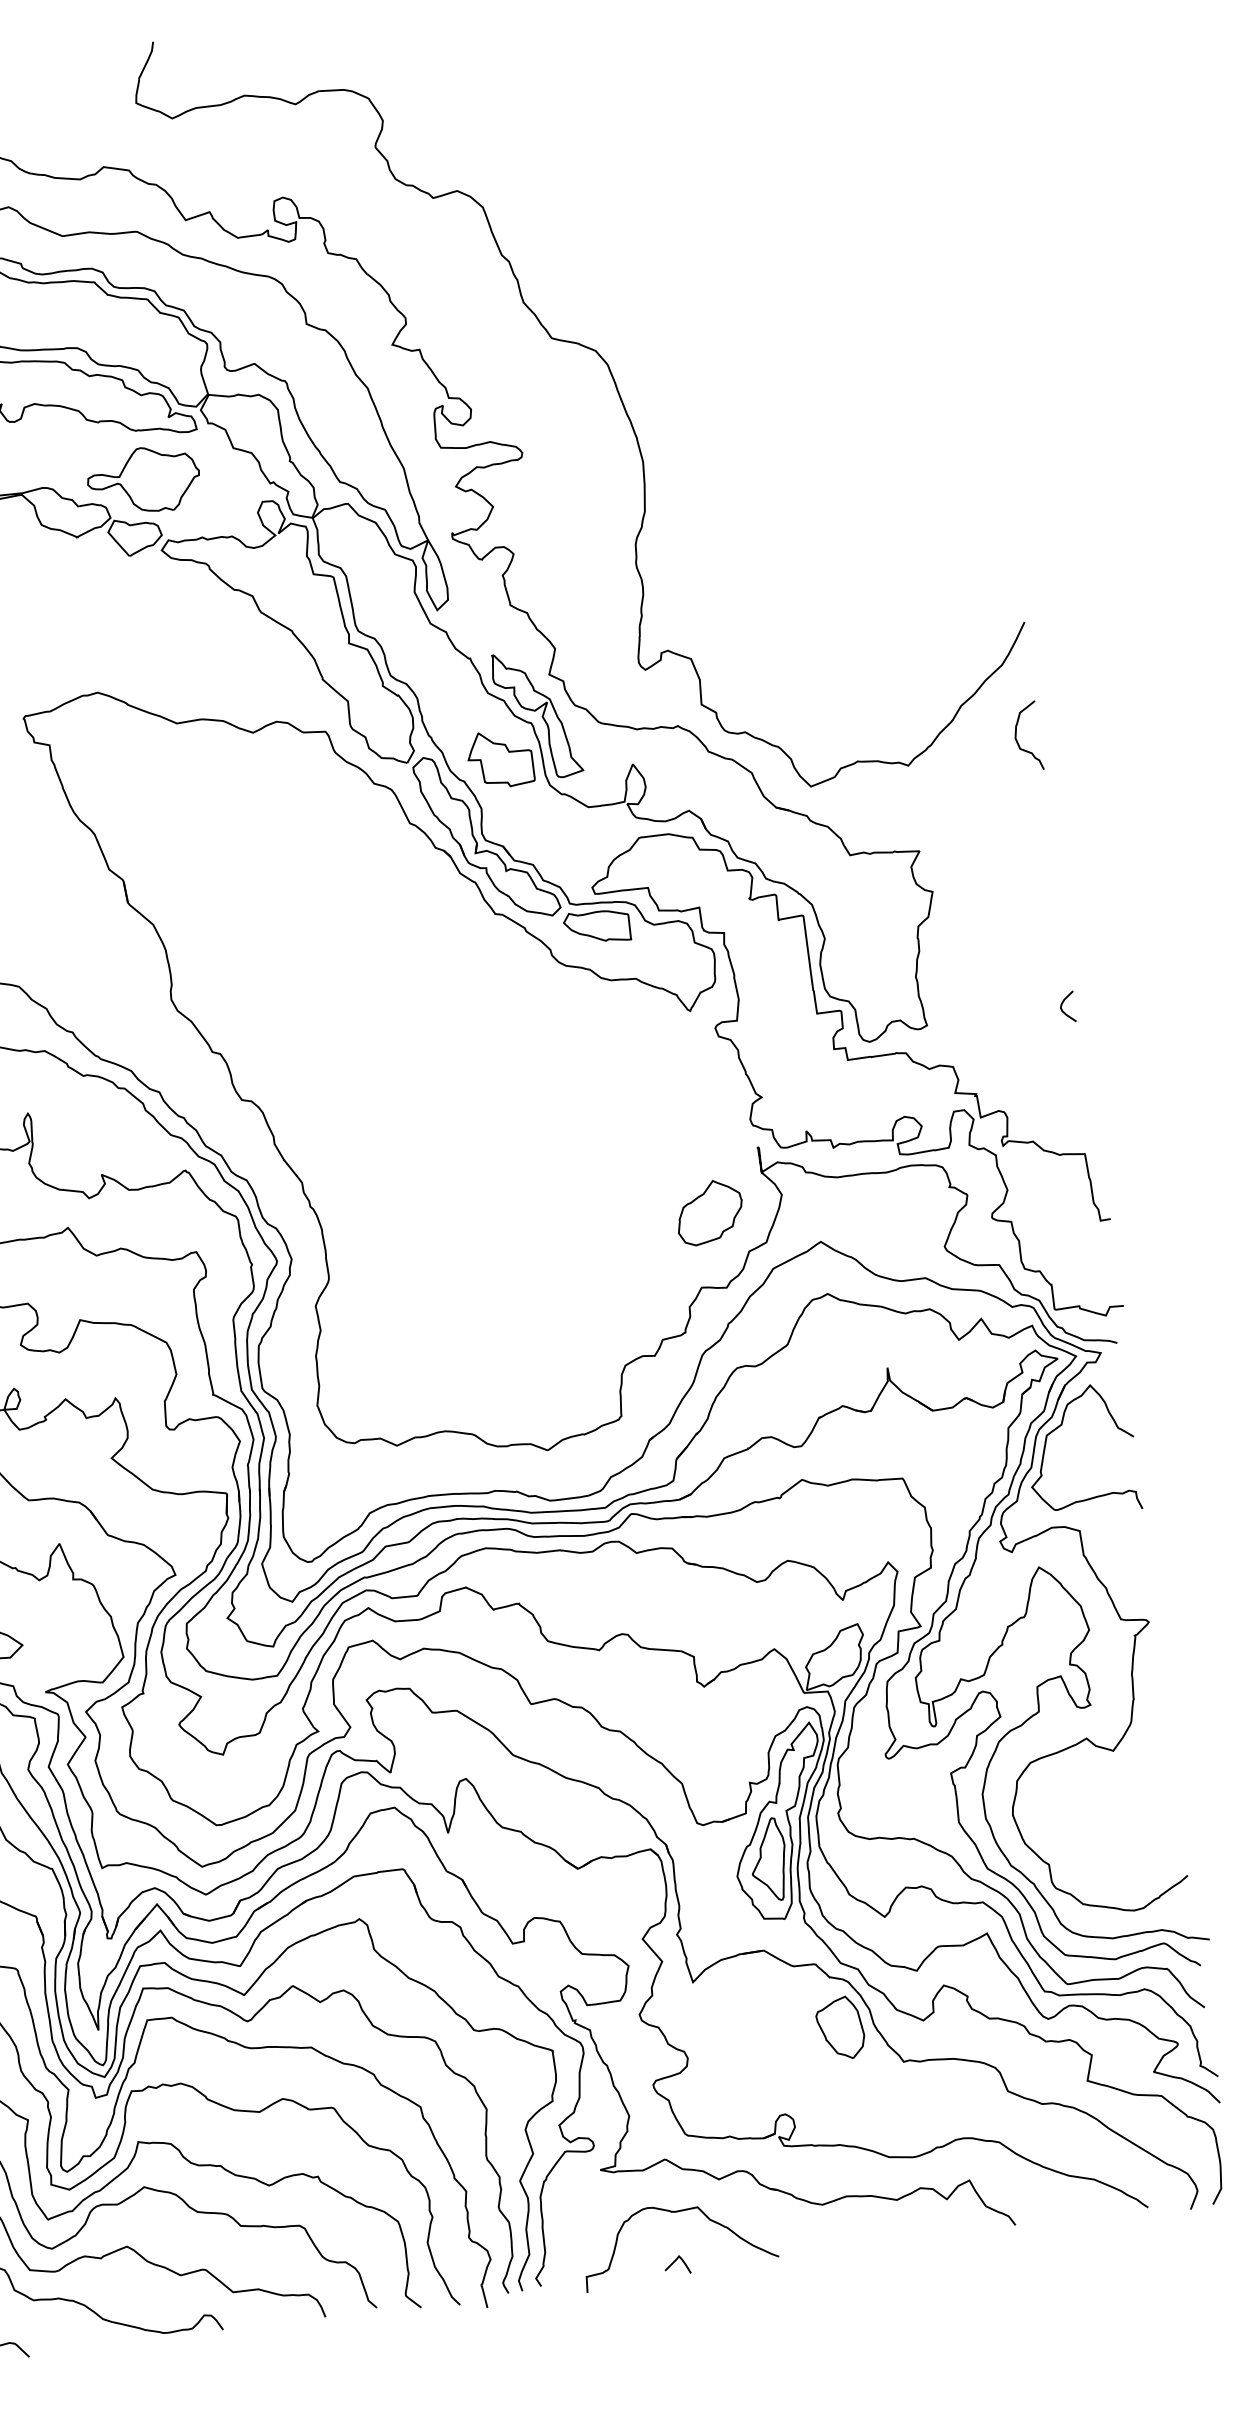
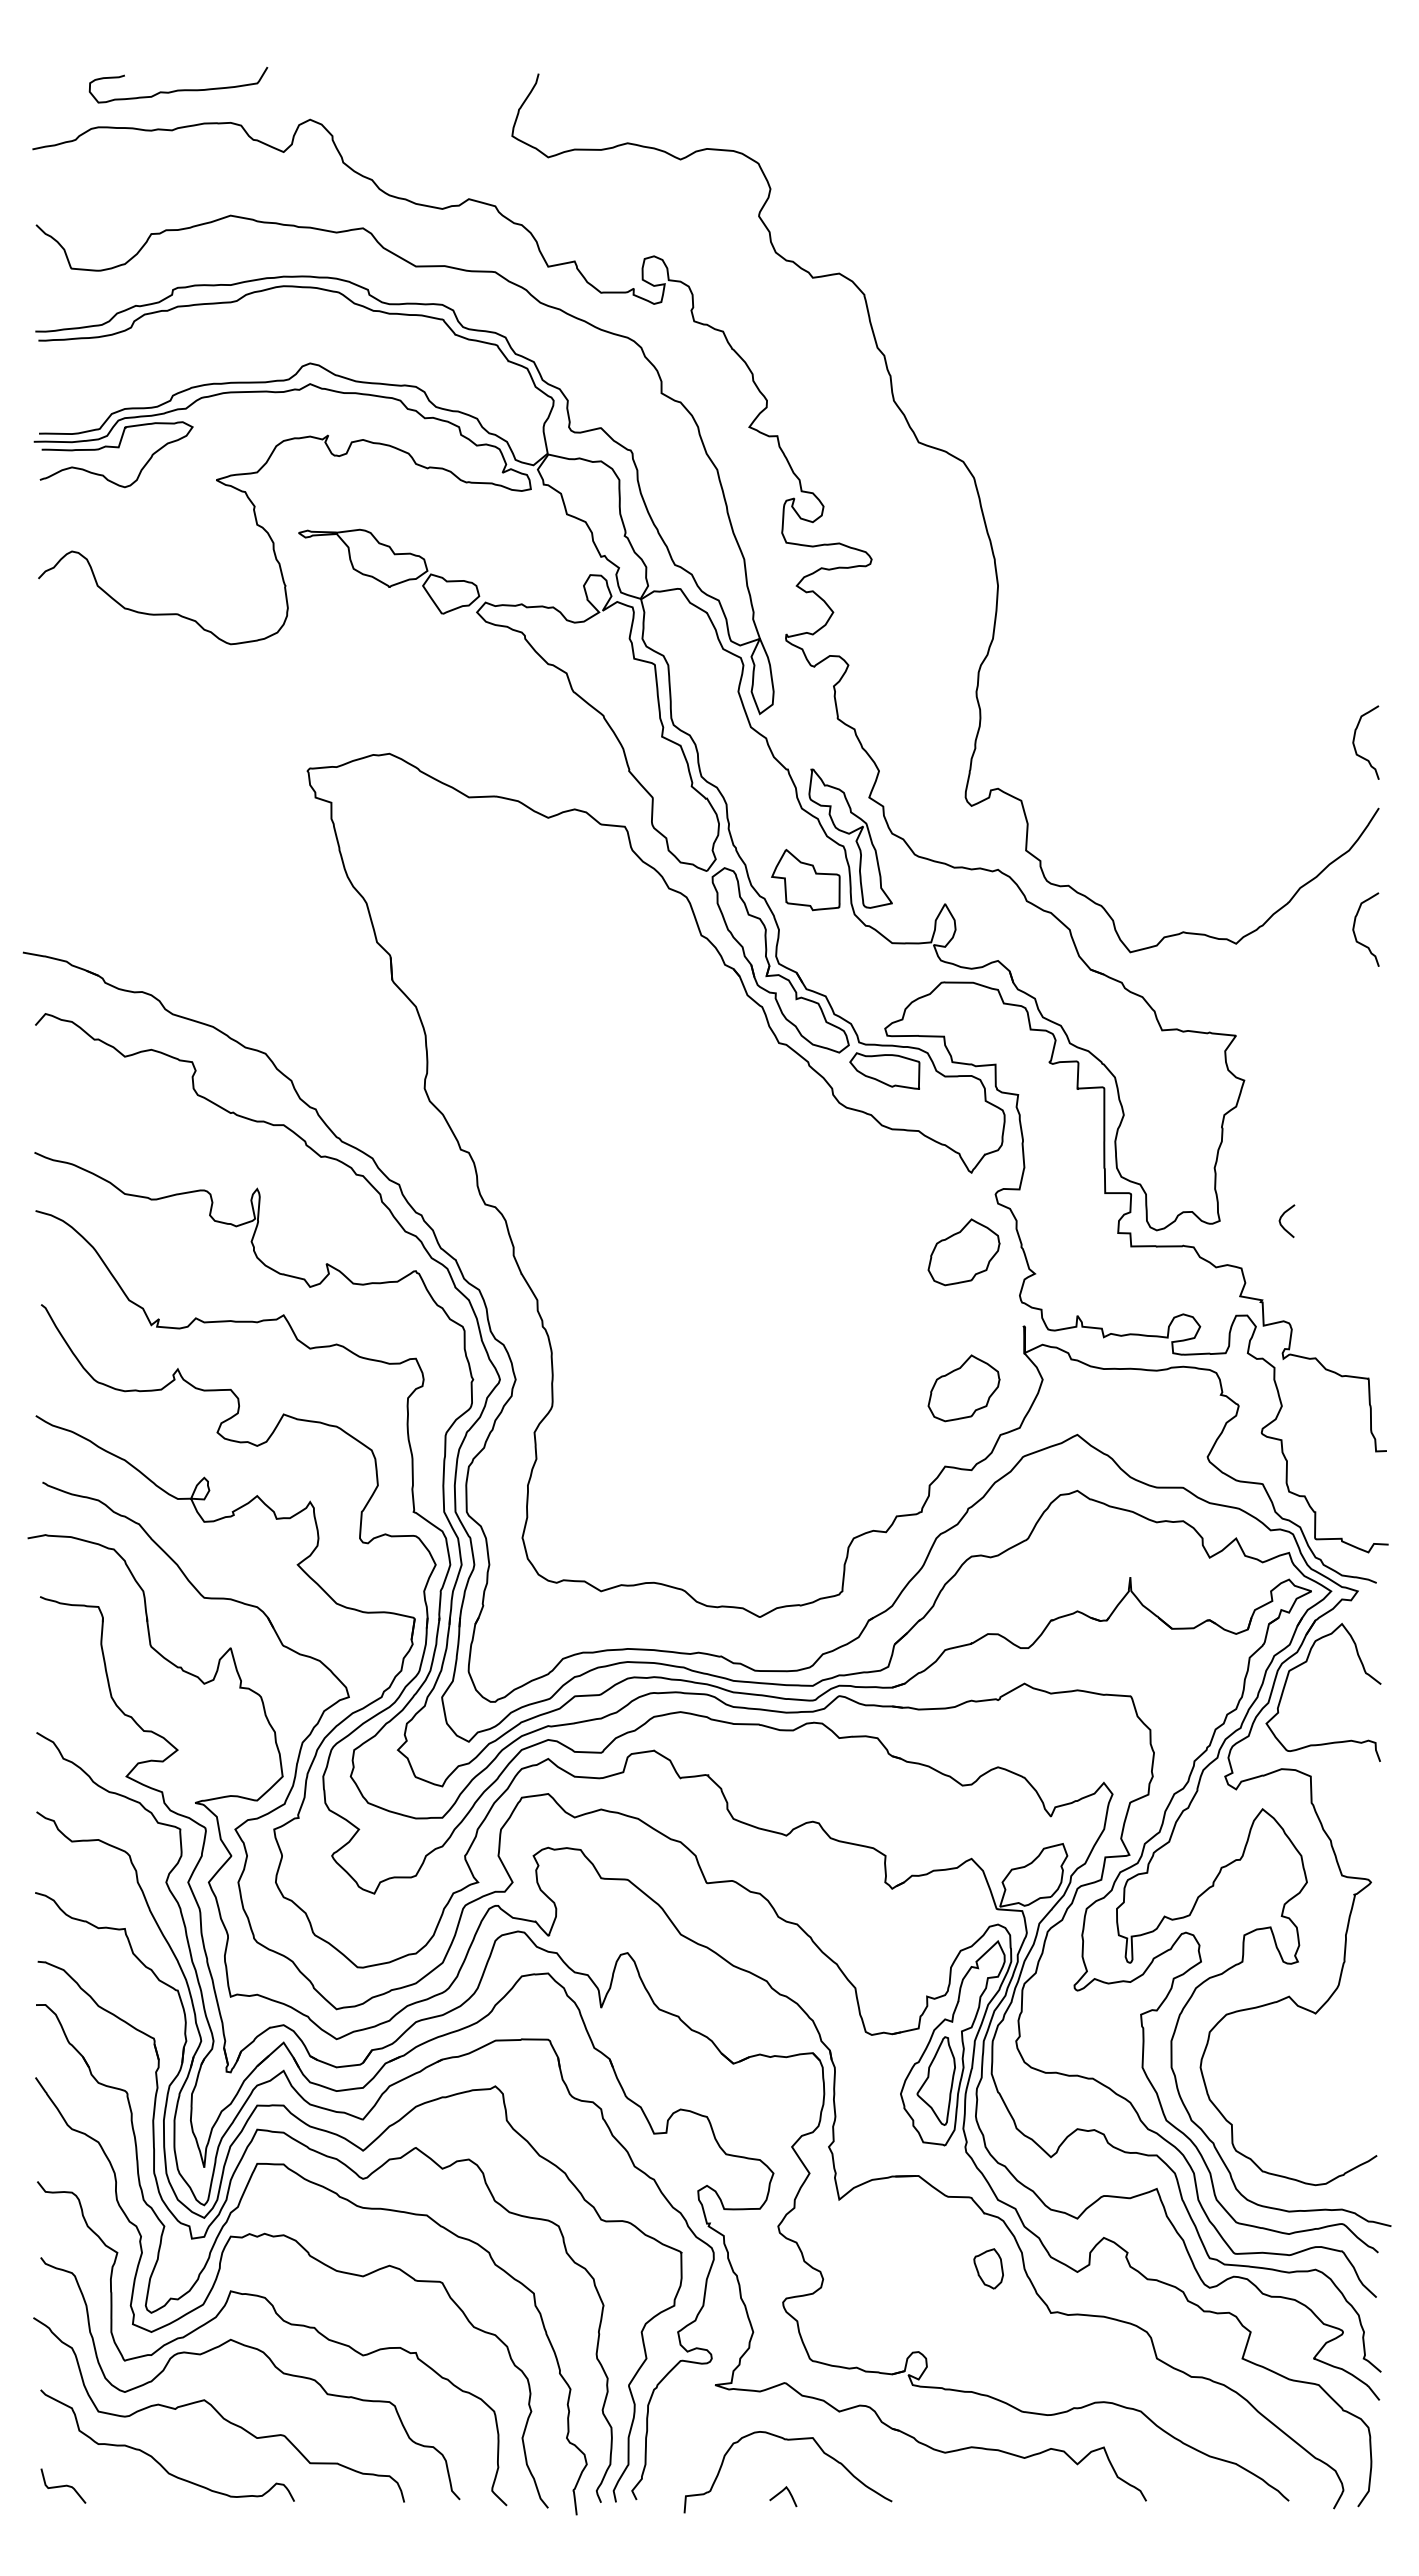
part: (143, 481) -> (467, 536), removed
curve: (995, 567) -> (1355, 746), added
curve: (1062, 1006) -> (1281, 1219), moved
part: (692, 1086) -> (963, 1252), added
part: (840, 2028) -> (988, 2268), size x0.6

